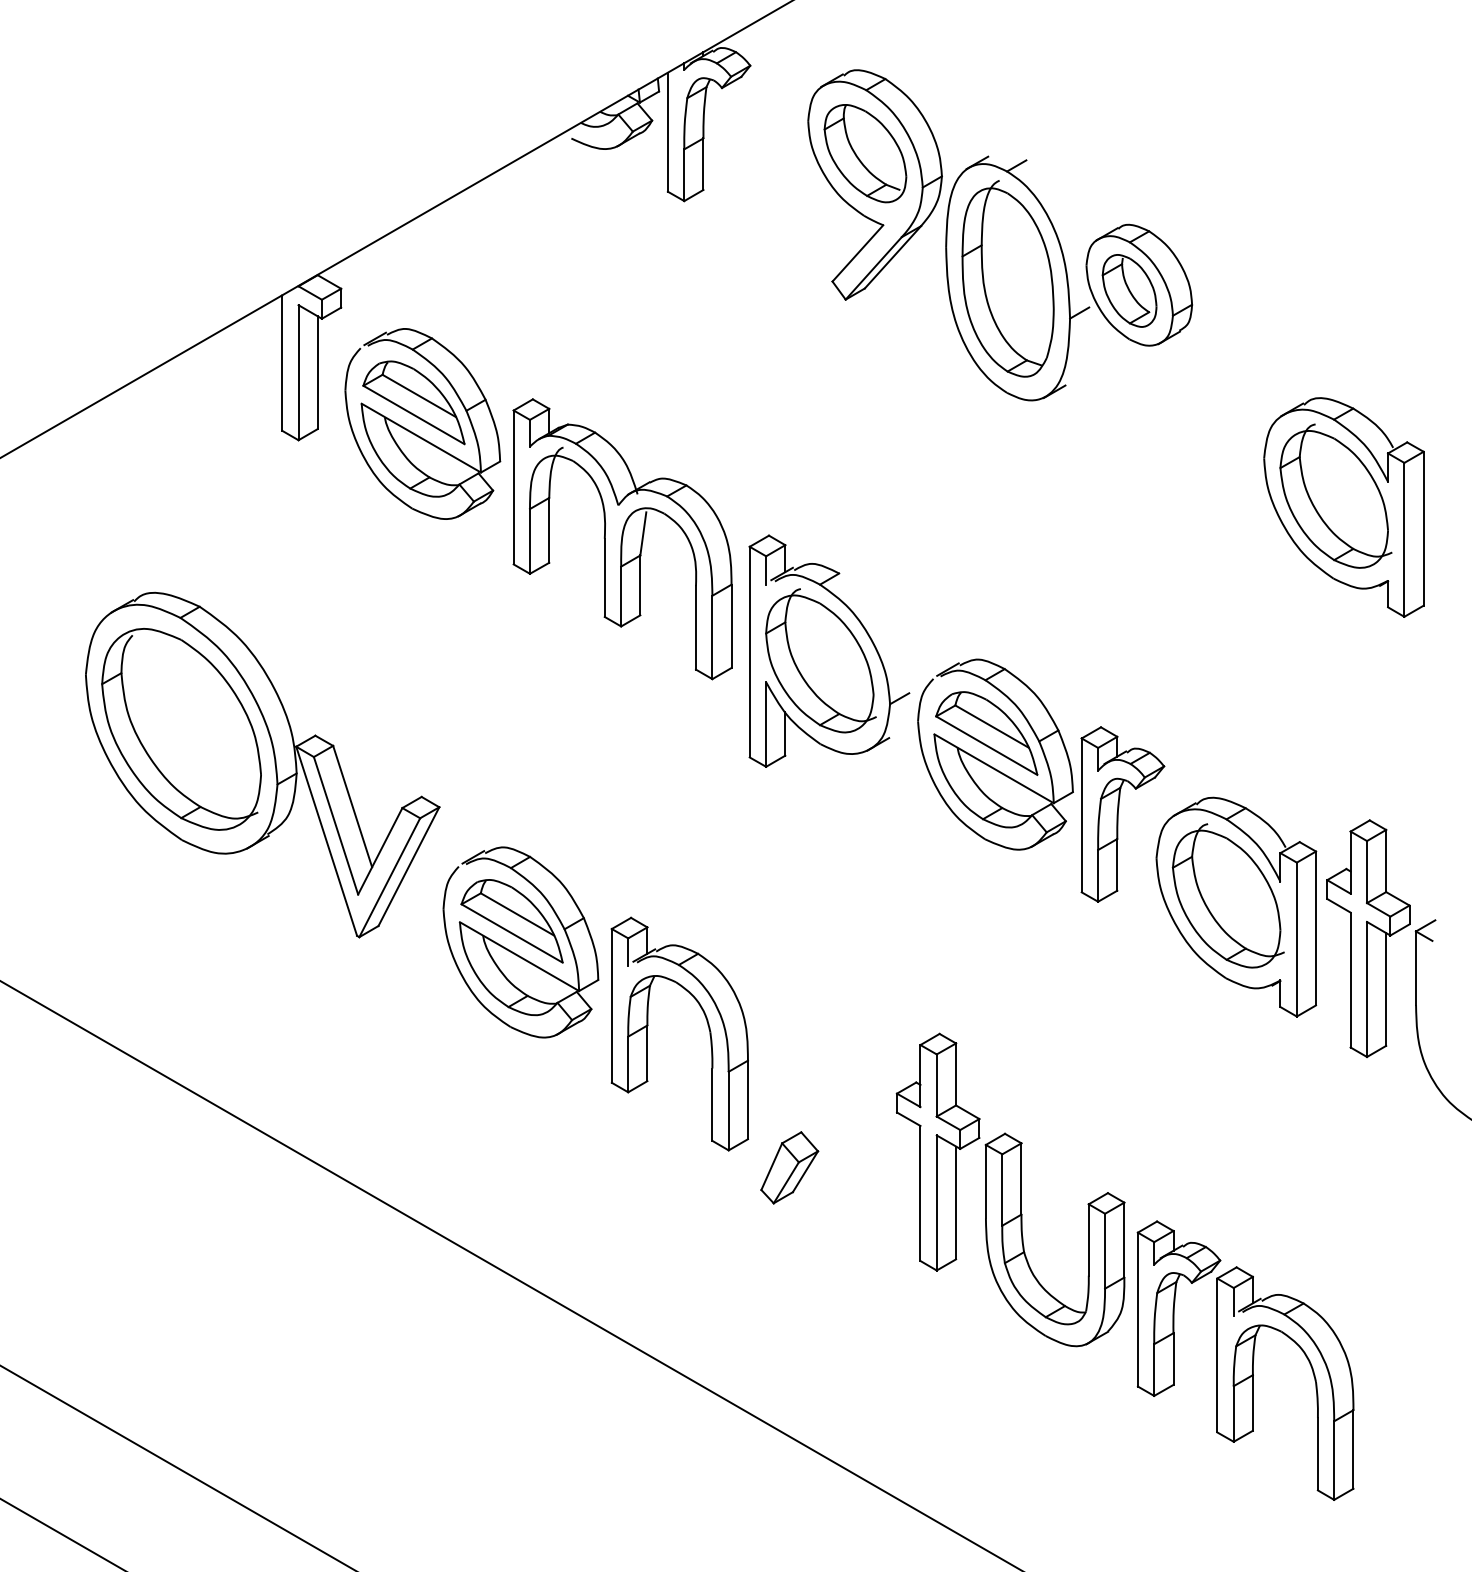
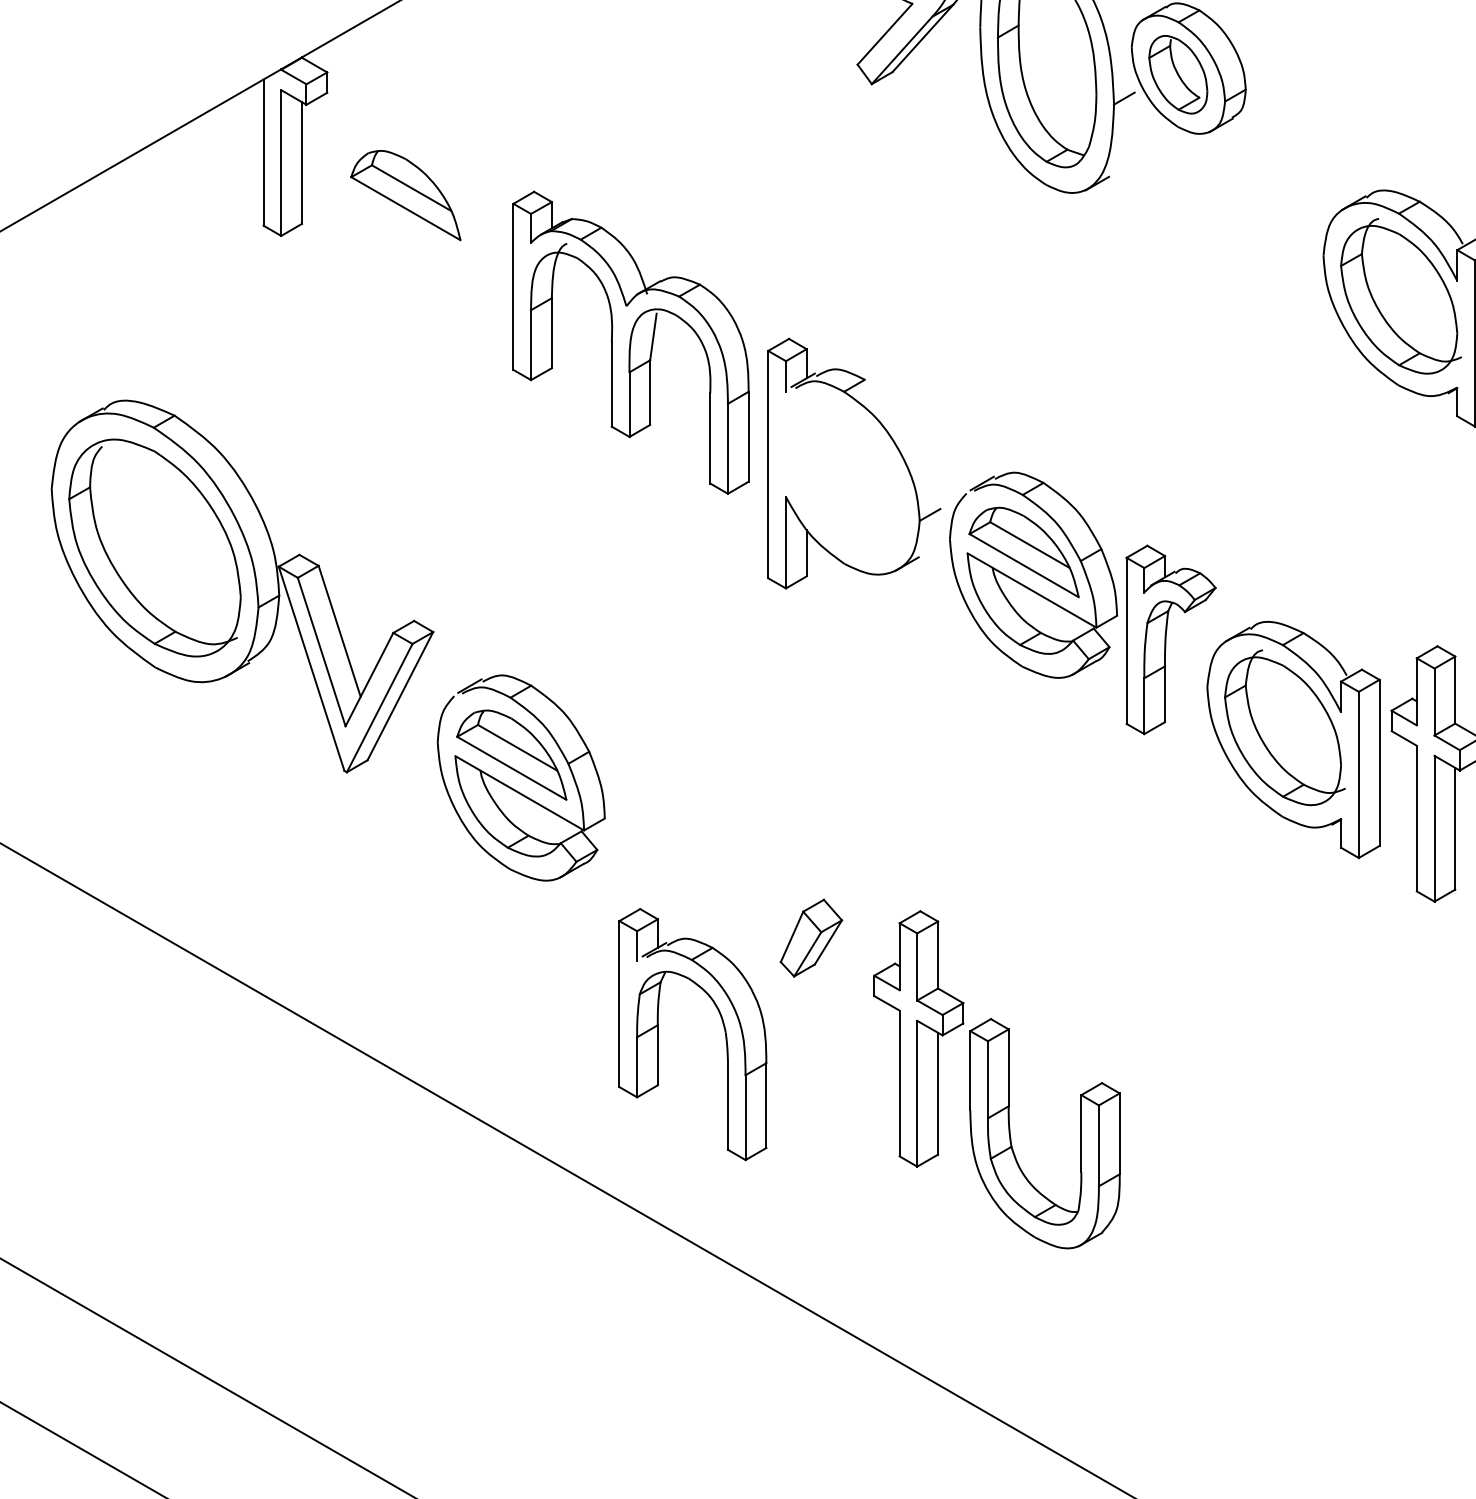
part: (417, 434) -> (409, 229), removed
part: (820, 660) -> (844, 473), removed
part: (707, 1025) -> (722, 1025), moved
part: (789, 1167) -> (811, 937), moved
part: (1010, 1189) -> (996, 1079), moved
part: (1245, 1360) -> (1303, 1229), removed

